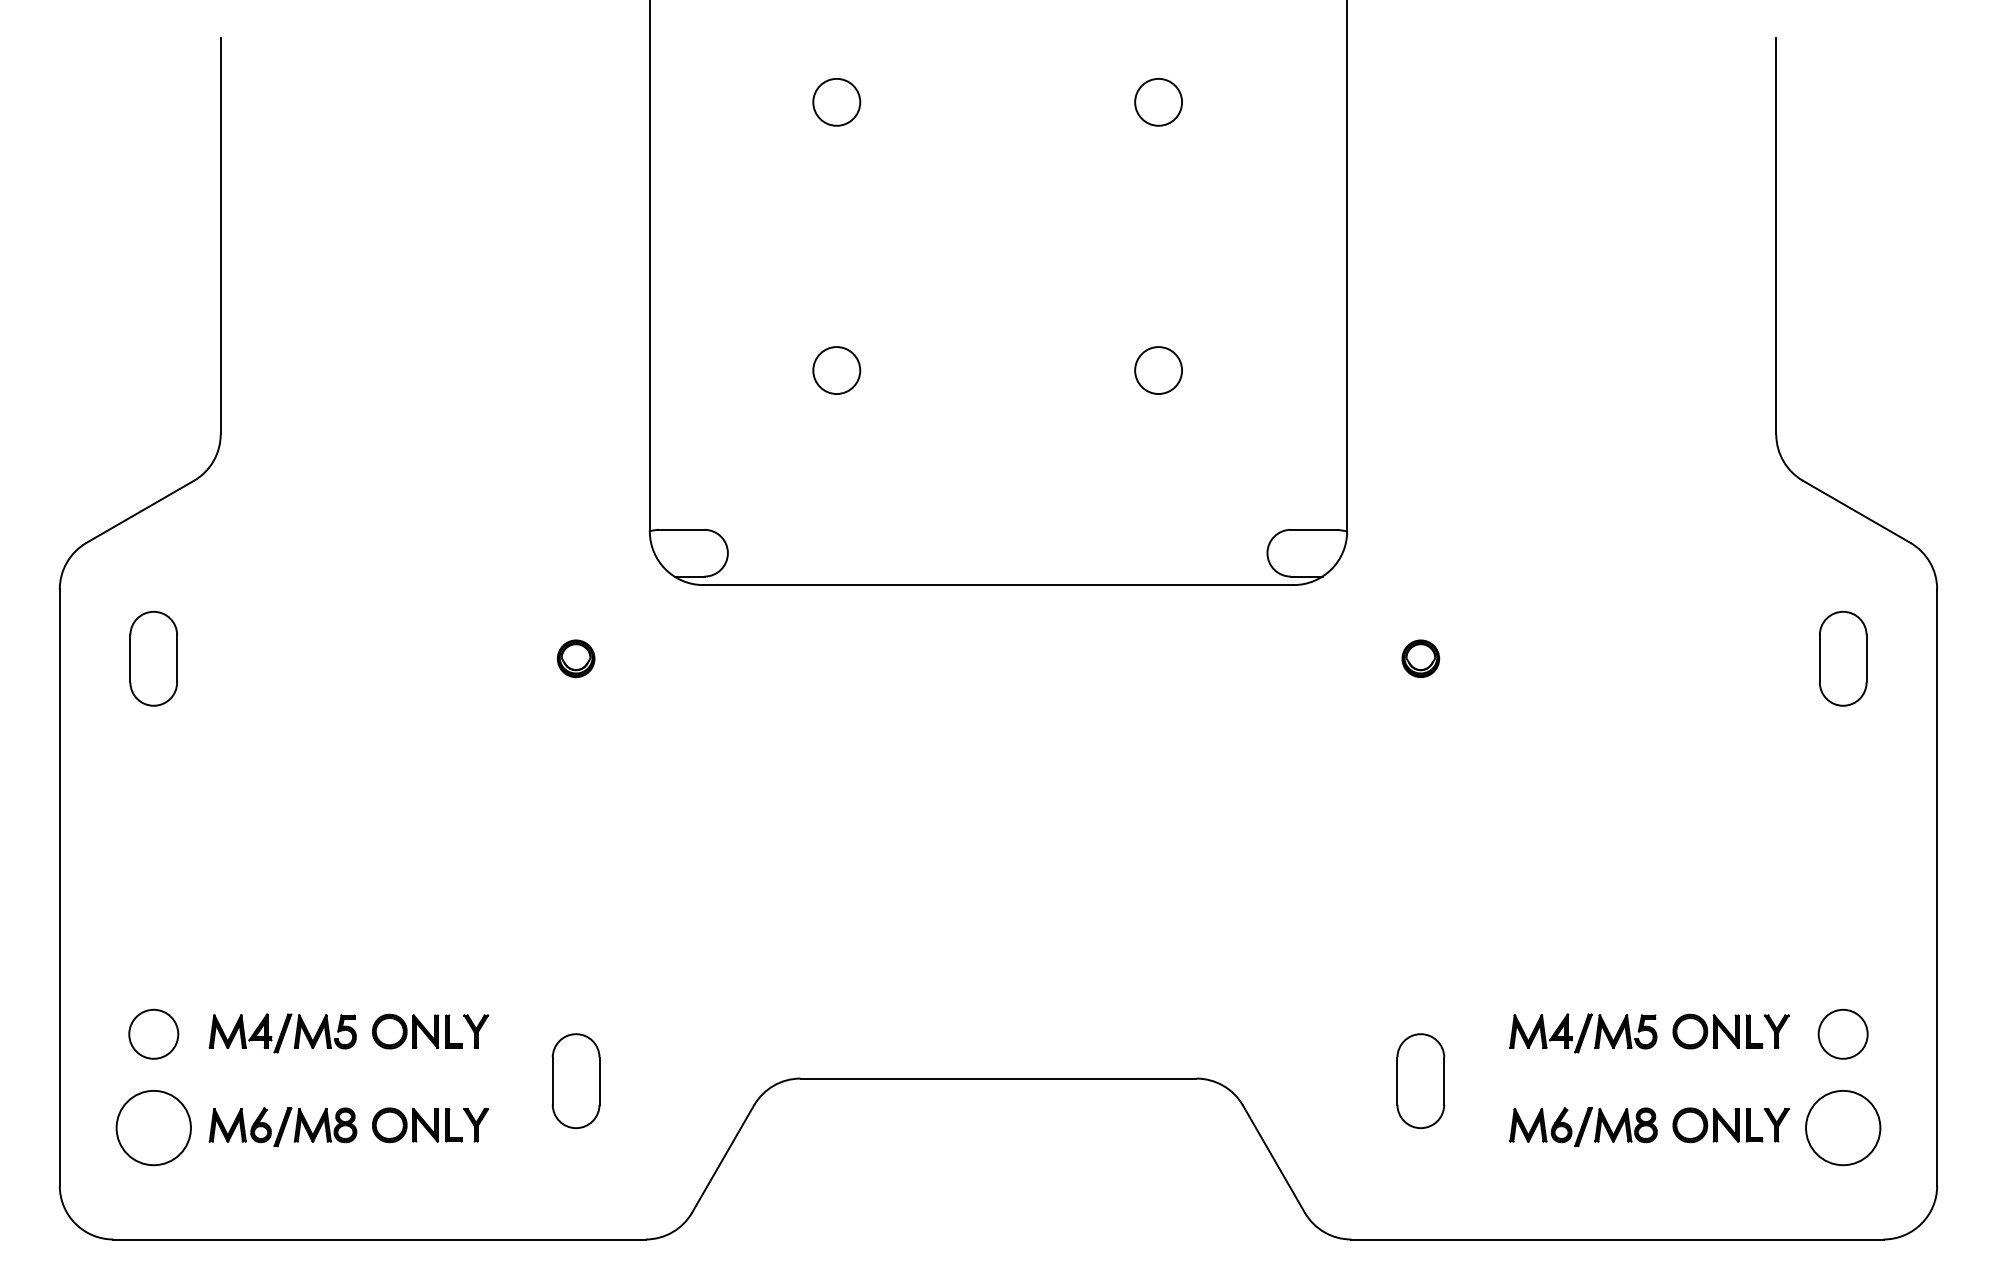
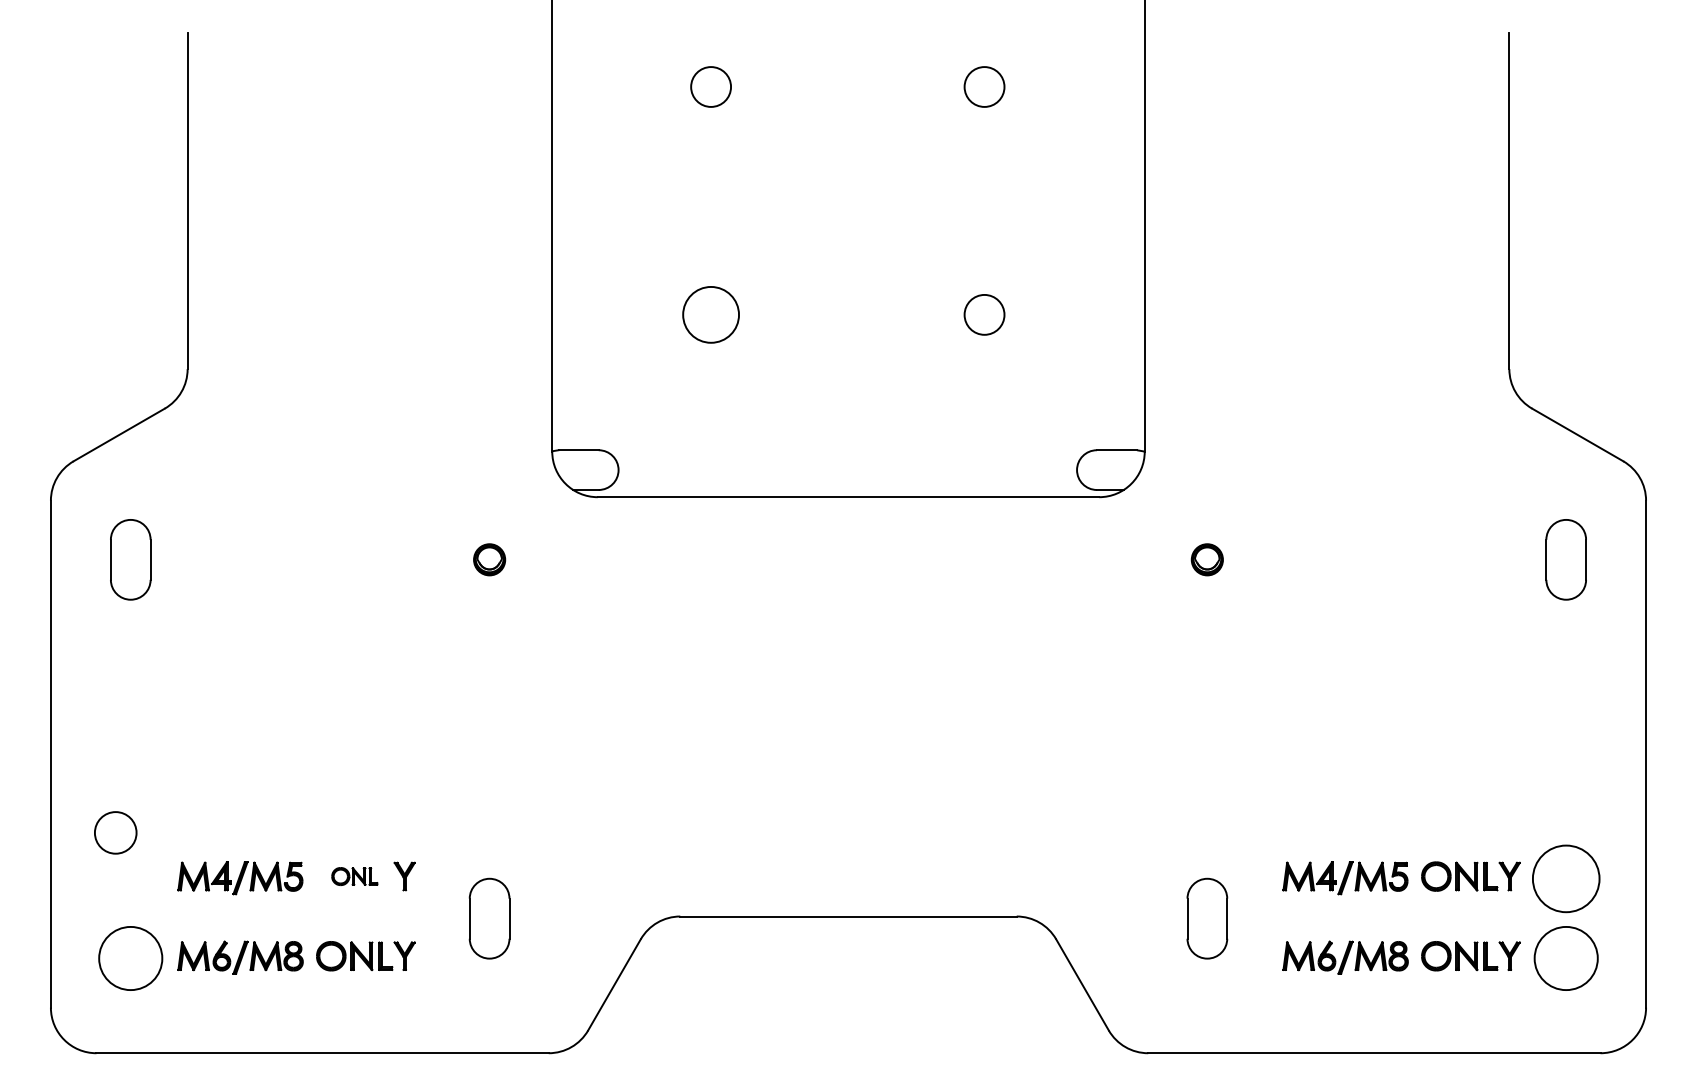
circle: (837, 370) -> (711, 314), size x1.4
part: (417, 1031) -> (354, 876), size x0.6
circle: (153, 1033) -> (115, 832), moved
circle: (1843, 1033) -> (1566, 878), size x1.6

